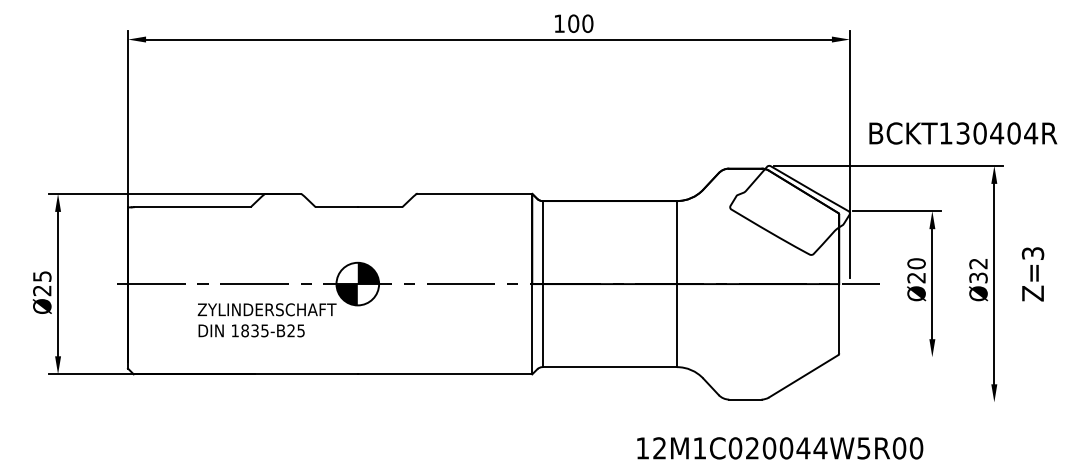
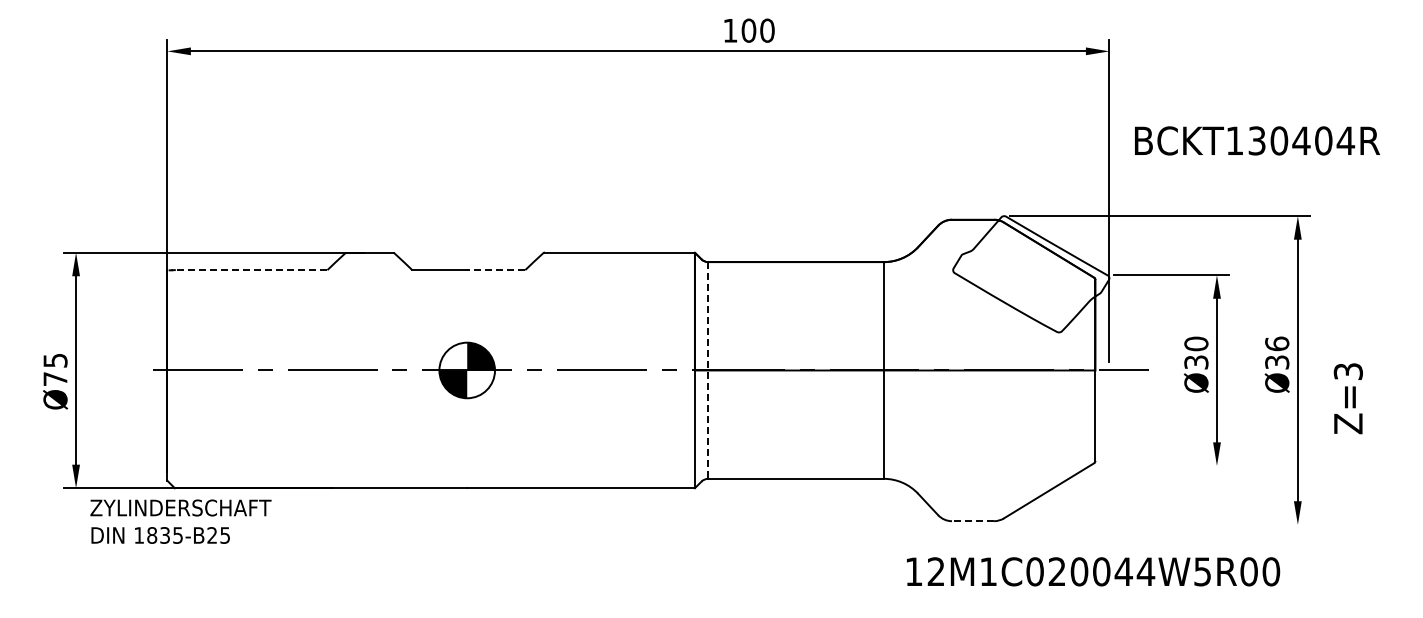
text: (963, 133) -> (1257, 140), moved
line: (191, 207) -> (250, 270), solid -> dashed
line: (379, 207) -> (495, 270), solid -> dashed
text: (978, 263) -> (1277, 343), Ø32 -> Ø36
text: (1032, 274) -> (1347, 398), moved
text: (916, 277) -> (1196, 362), Ø20 -> Ø30
line: (542, 284) -> (708, 370), solid -> dashed
text: (42, 291) -> (55, 379), Ø25 -> Ø75
text: (266, 320) -> (180, 521), moved
line: (745, 399) -> (972, 521), solid -> dashed
text: (780, 448) -> (1093, 571), moved

